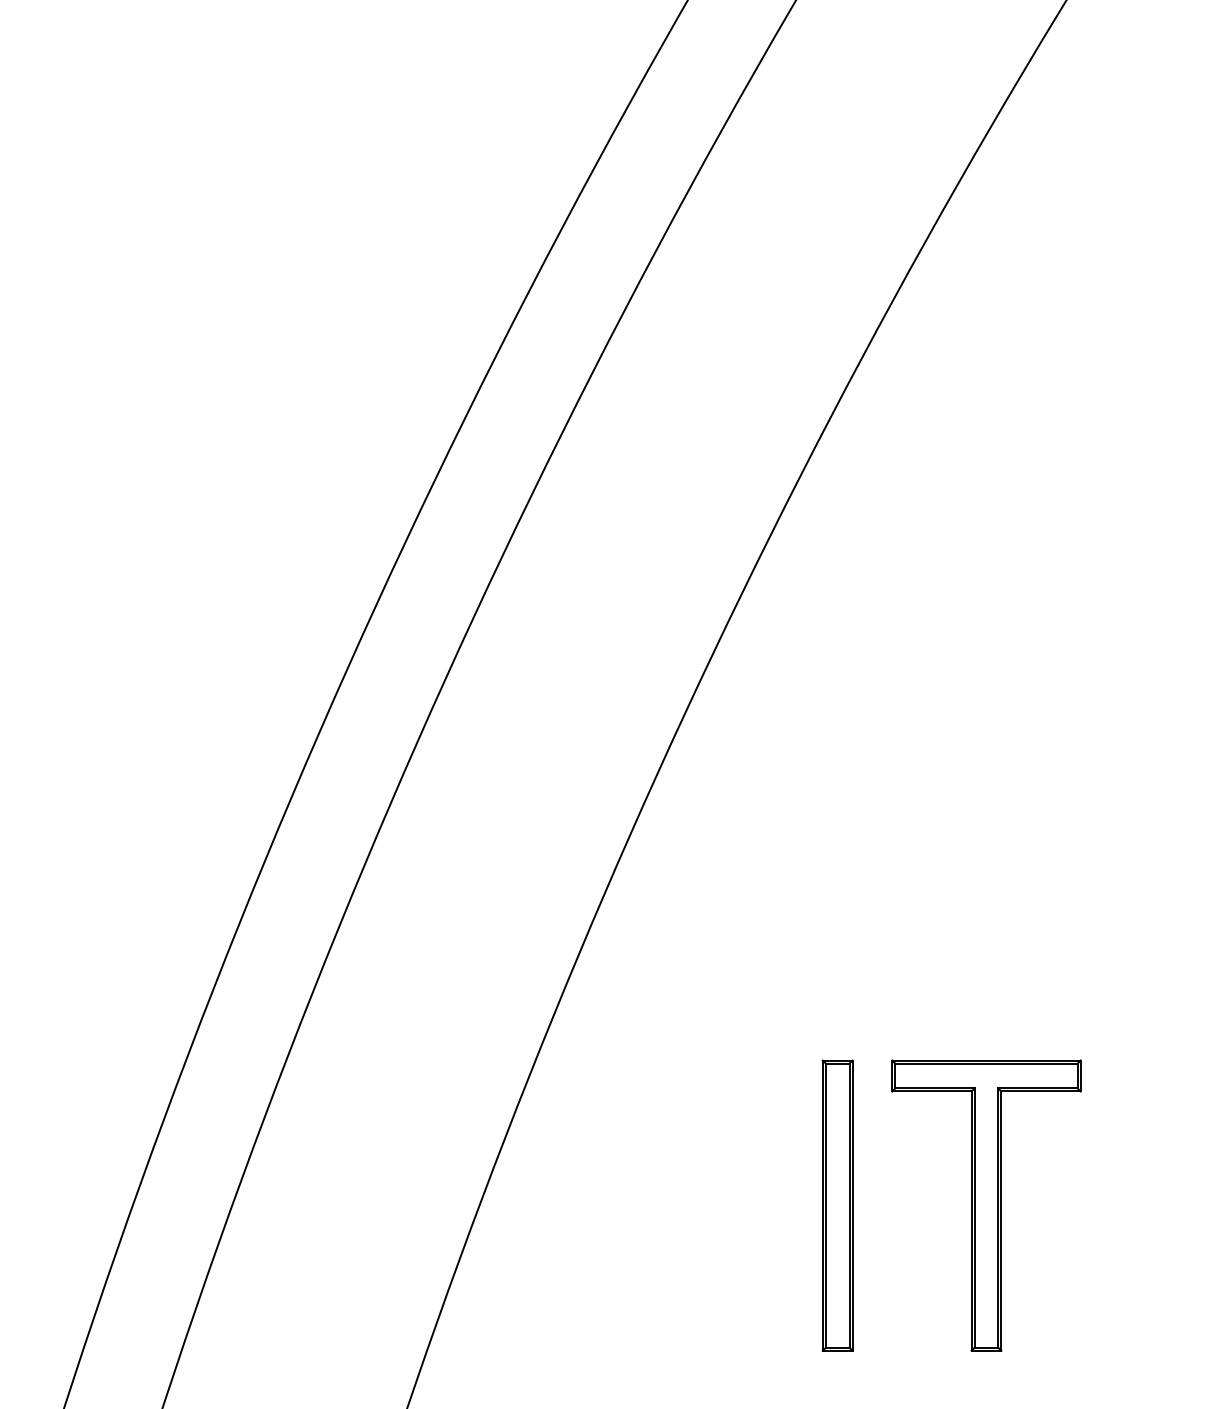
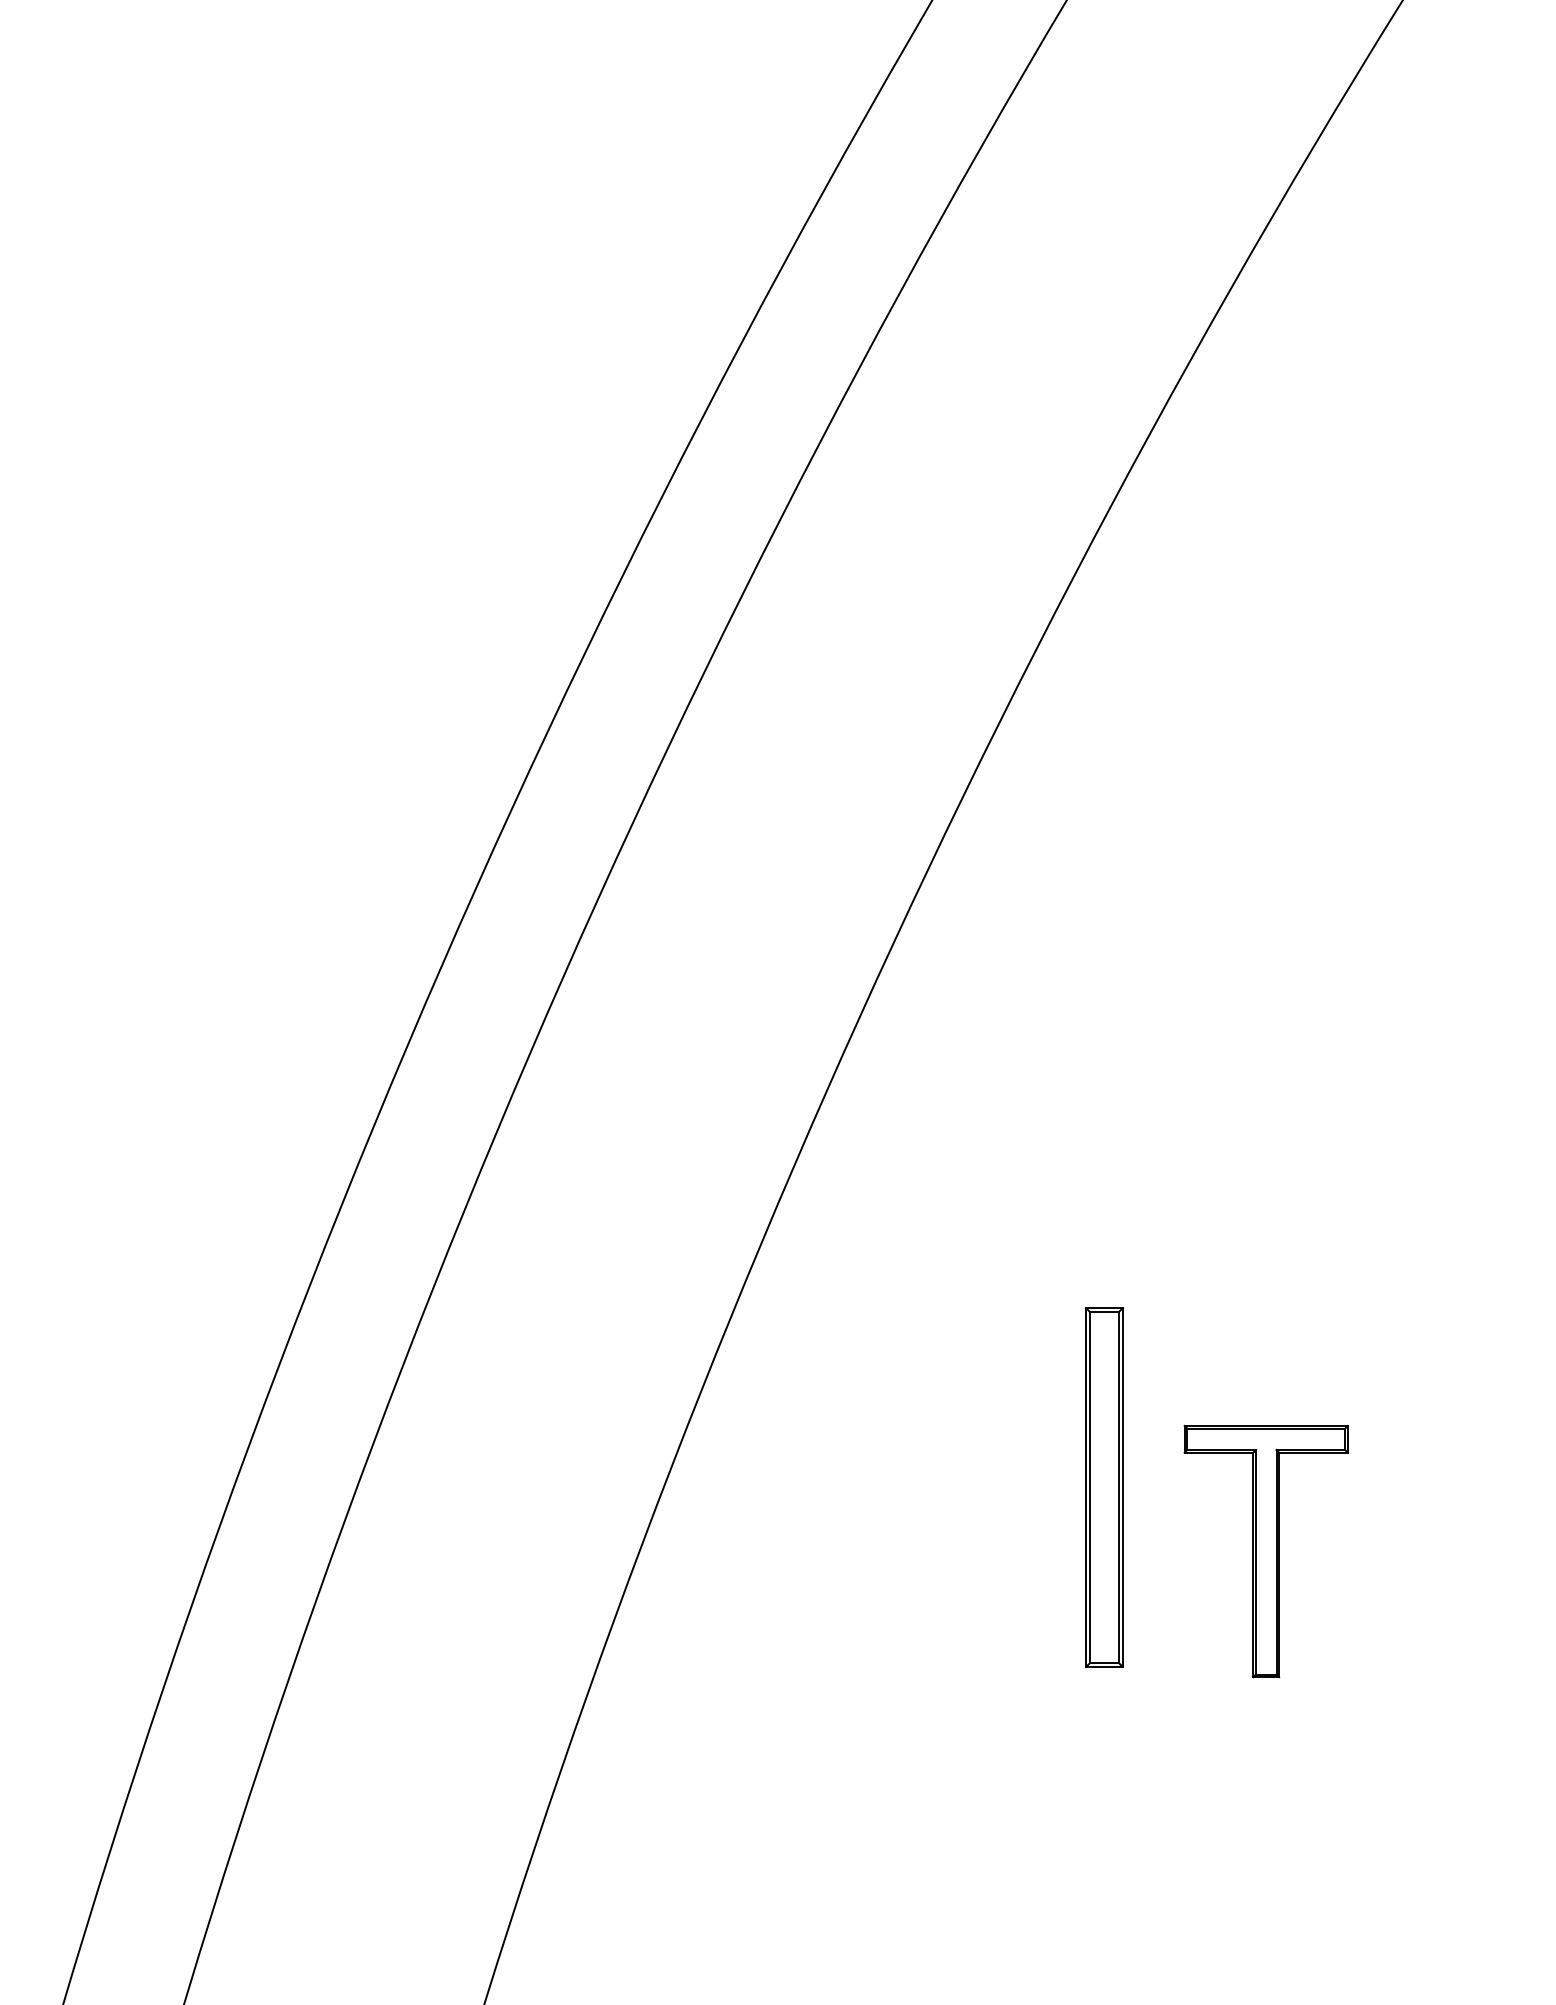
part: (837, 1205) -> (1104, 1487), moved
part: (985, 1205) -> (1265, 1551), size x0.7

